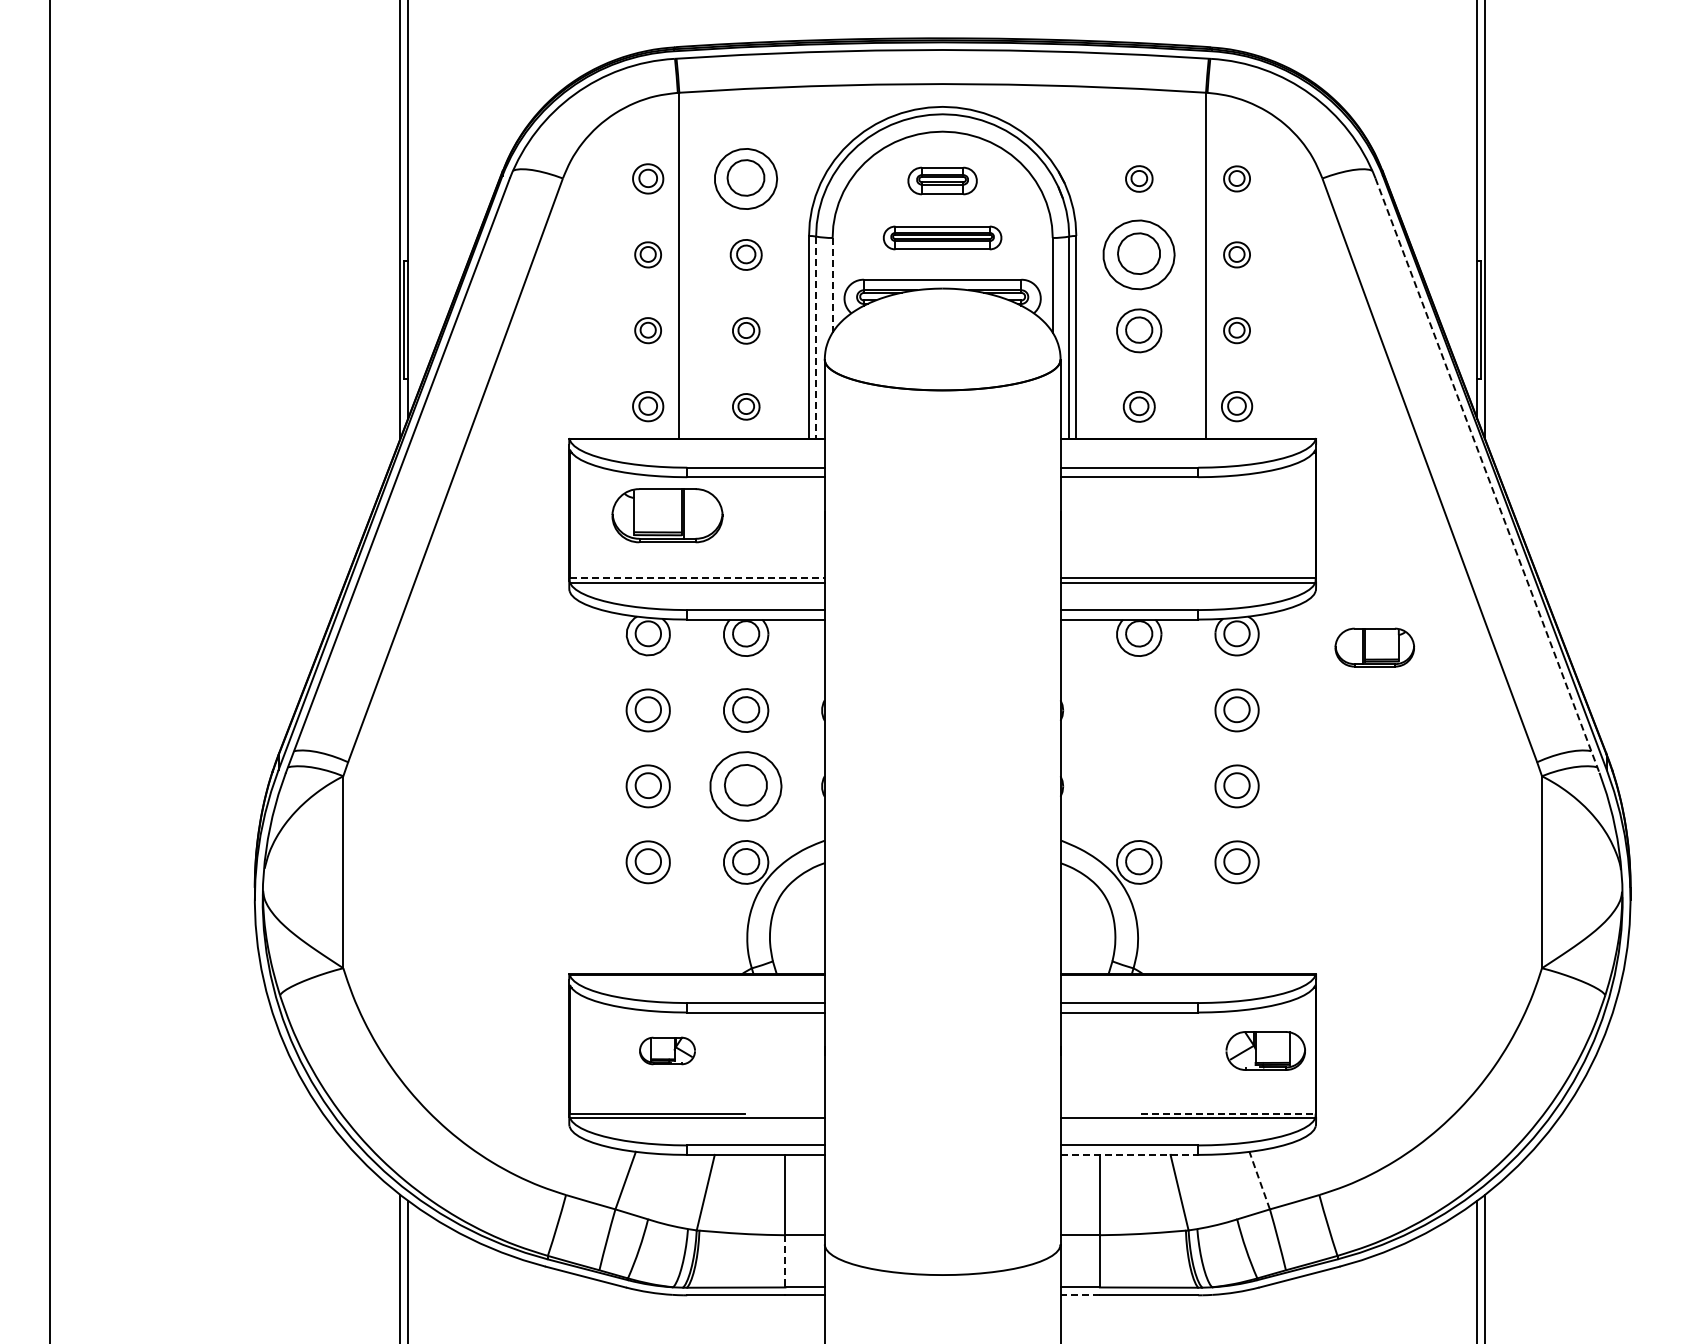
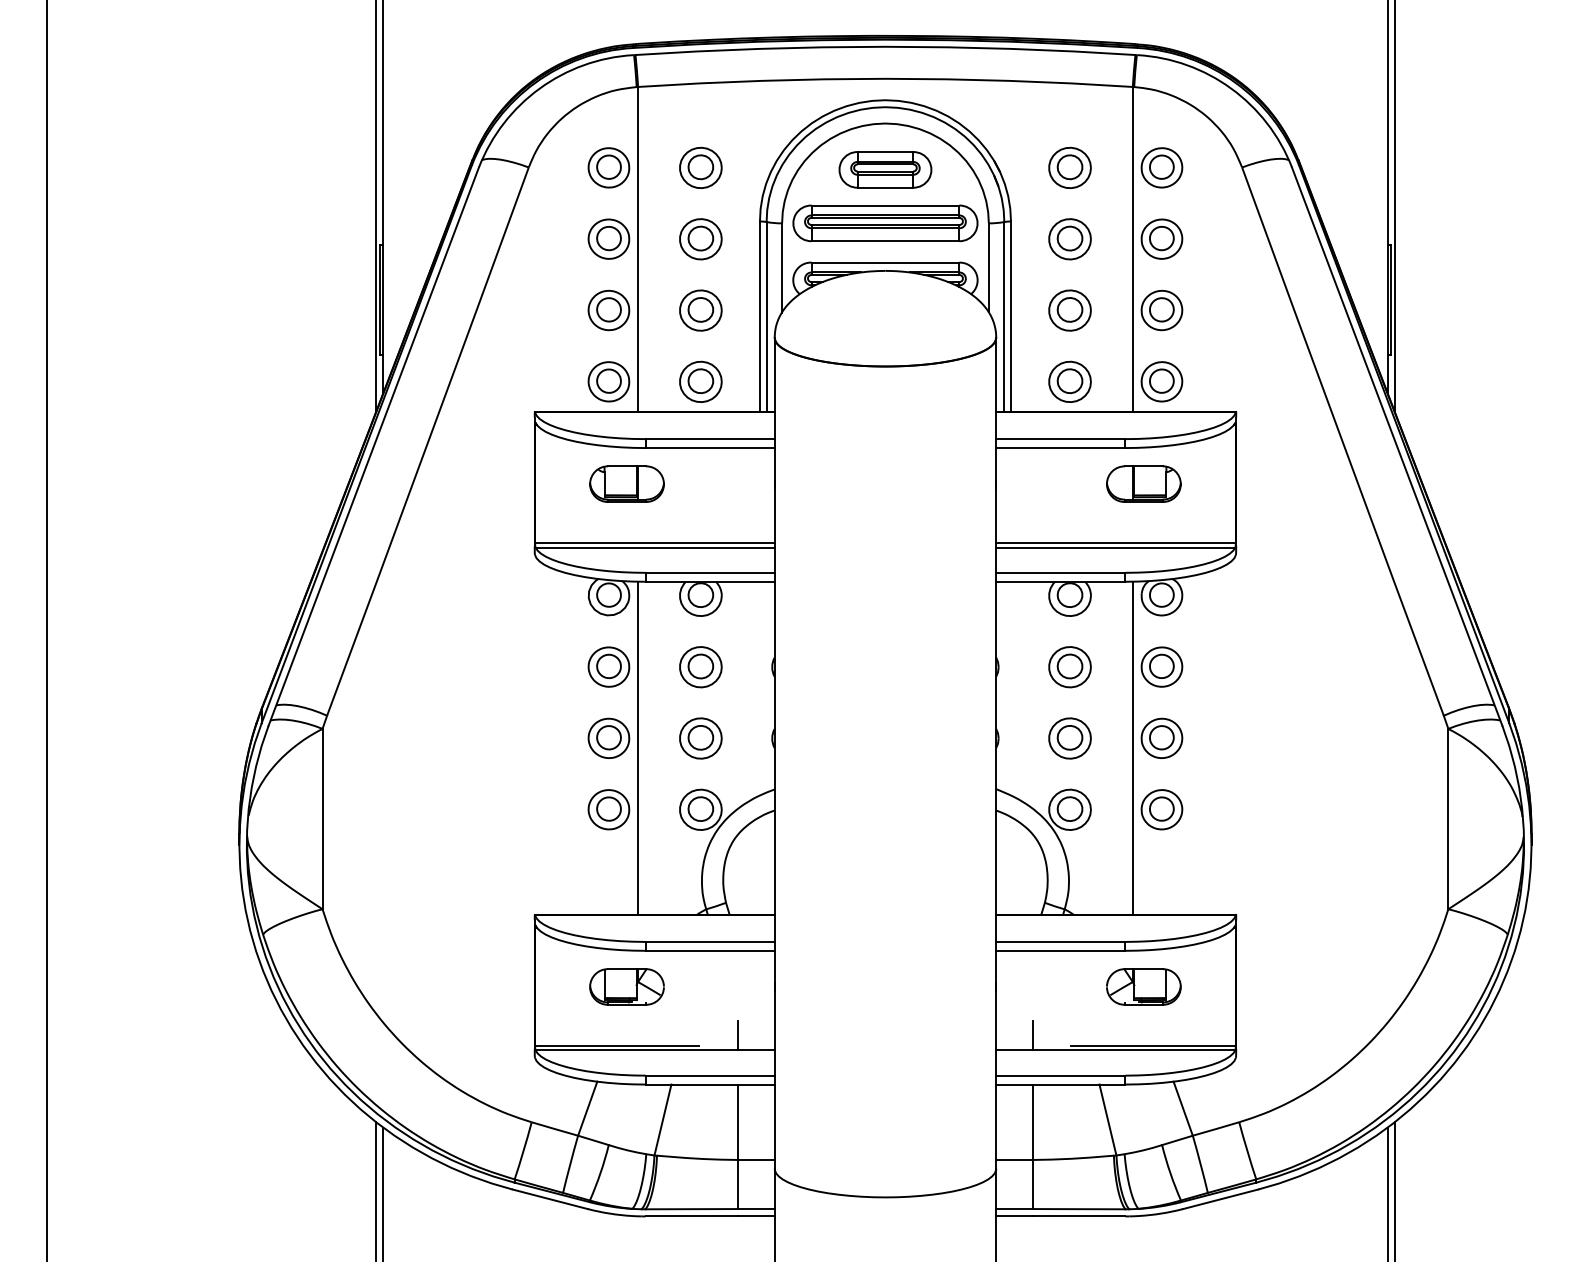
part: (647, 178) -> (608, 167), size x1.43
part: (746, 178) -> (701, 167), size x0.71
part: (1139, 178) -> (1070, 167), size x1.67
part: (1236, 178) -> (1161, 167), size x1.67
part: (942, 180) -> (885, 169), size x1.43
part: (942, 237) -> (885, 222), size x1.67
part: (647, 254) -> (608, 238), size x1.67
part: (746, 254) -> (701, 238), size x1.43
part: (1139, 254) -> (1070, 238), size x0.62
part: (1236, 254) -> (1161, 238), size x1.67
line: (832, 284) -> (781, 267), dashed -> solid
part: (647, 330) -> (608, 310), size x1.67
part: (746, 330) -> (701, 310), size x1.67
part: (1236, 330) -> (1161, 310), size x1.67
line: (816, 338) -> (766, 317), dashed -> solid
part: (647, 406) -> (608, 381), size x1.43
part: (746, 406) -> (701, 381), size x1.67
part: (1139, 406) -> (1070, 381), size x1.43
part: (1236, 406) -> (1161, 381), size x1.43
line: (1487, 475) -> (1397, 446), dashed -> solid
part: (667, 515) -> (627, 484), size x0.71
line: (697, 578) -> (655, 543), dashed -> solid
part: (1374, 647) -> (1143, 484), moved
part: (1139, 710) -> (1070, 667), added
part: (746, 786) -> (701, 738), size x0.62
part: (1139, 786) -> (1070, 738), added
line: (679, 796) -> (638, 747), added
line: (1206, 796) -> (1133, 747), added
part: (667, 1050) -> (627, 986), size x1.43
part: (1265, 1050) -> (1143, 986), moved
line: (785, 1102) -> (737, 1035), added
line: (1099, 1102) -> (1032, 1035), added
line: (1228, 1113) -> (1153, 1045), dashed -> solid
line: (1129, 1154) -> (1060, 1084), dashed -> solid
line: (1259, 1180) -> (1183, 1108), dashed -> solid
line: (785, 1261) -> (737, 1184), dashed -> solid
line: (1080, 1295) -> (1014, 1216), dashed -> solid

